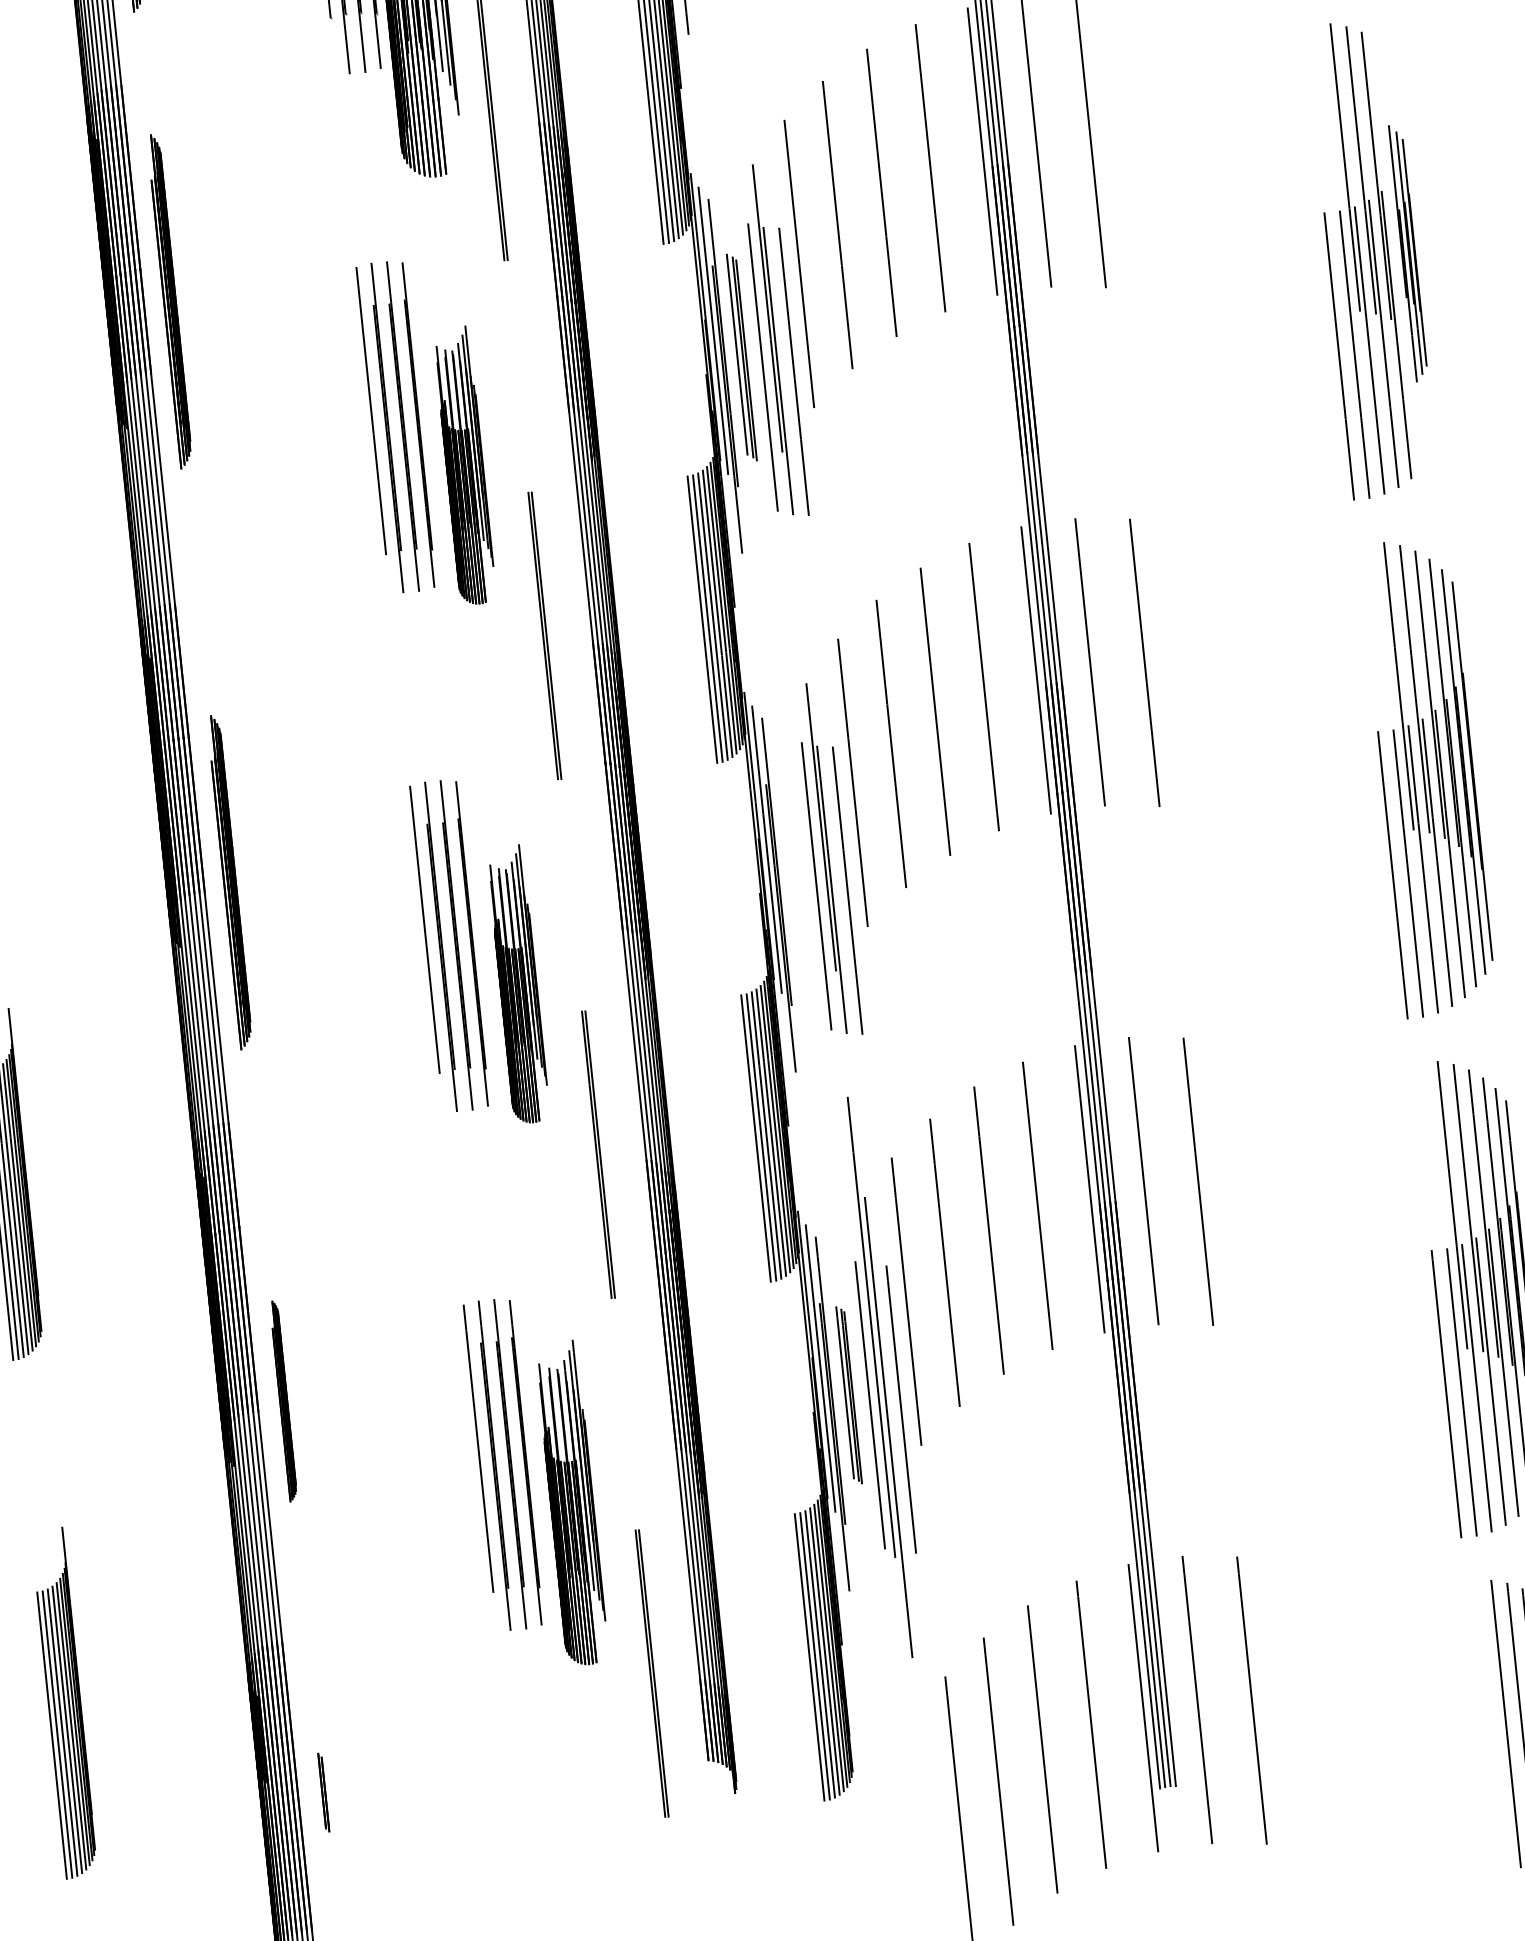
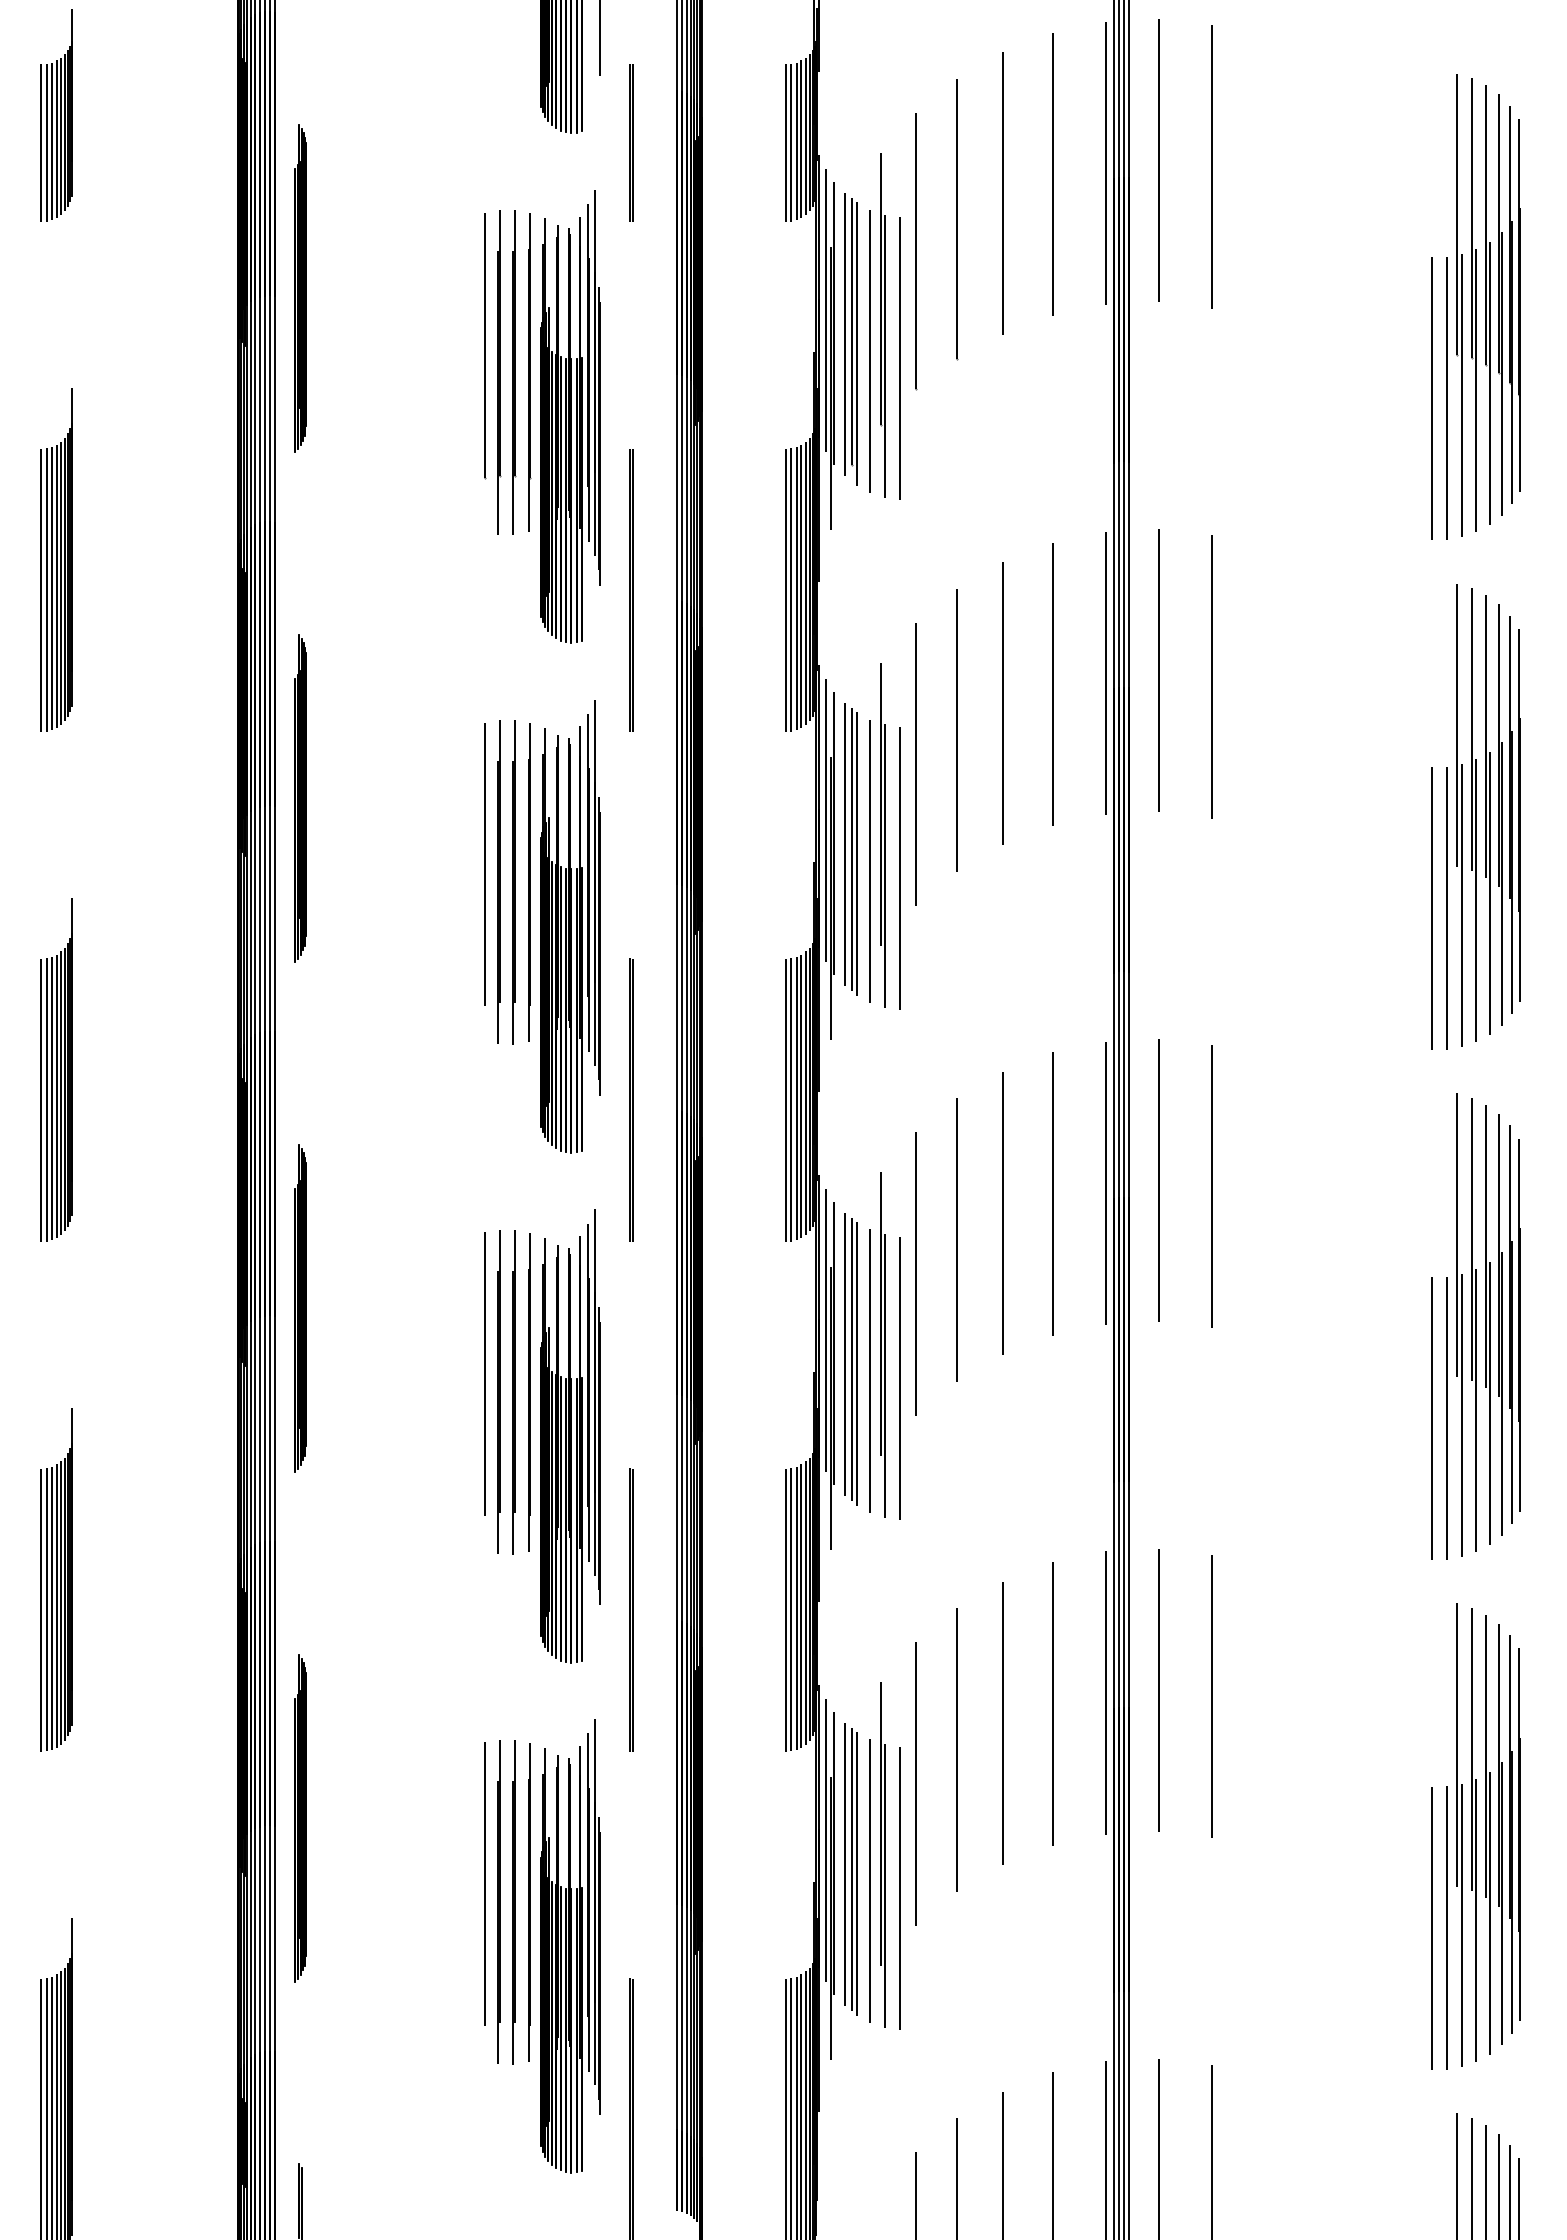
part: (1408, 252) -> (1509, 814), size x1.67
part: (170, 301) -> (300, 798), moved
part: (741, 357) -> (850, 849), size x1.43
part: (464, 465) -> (570, 926), size x1.67
part: (795, 876) -> (850, 1359), added
part: (518, 984) -> (570, 1436), size x1.67
part: (879, 1376) -> (882, 1854), size x0.62
part: (848, 1395) -> (850, 1869), size x1.67
part: (283, 1401) -> (300, 1818), size x1.67
part: (572, 1503) -> (570, 1946), size x1.43

